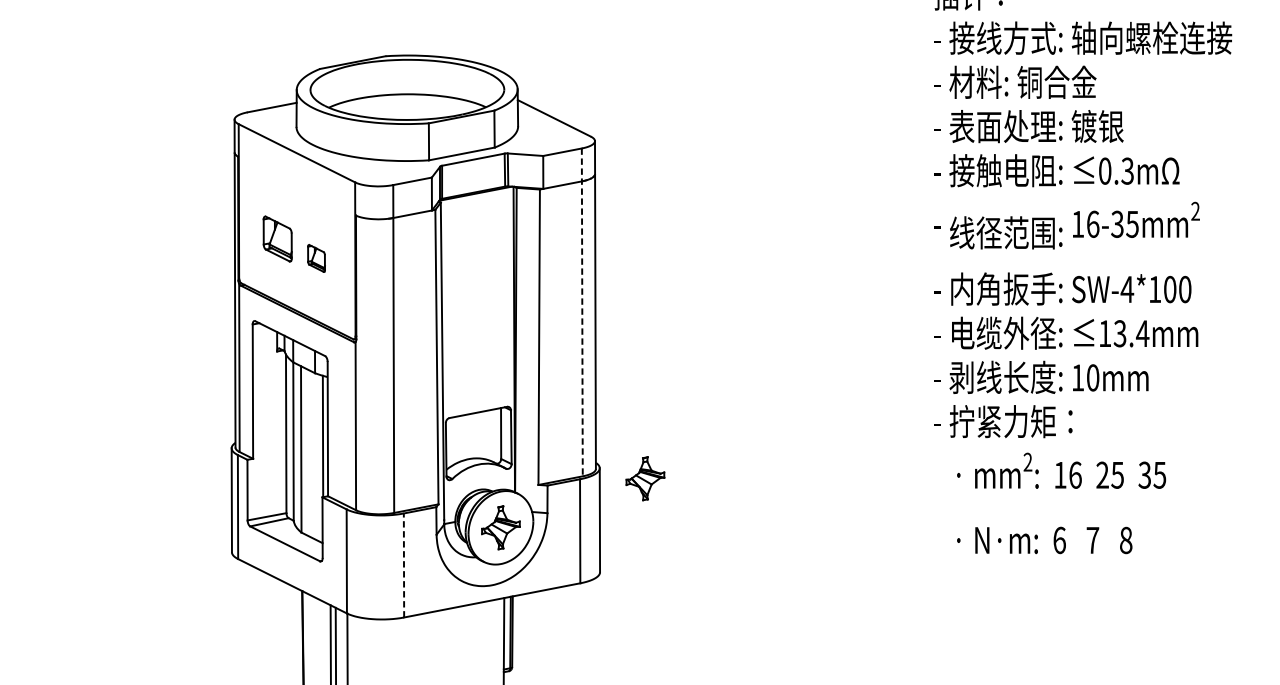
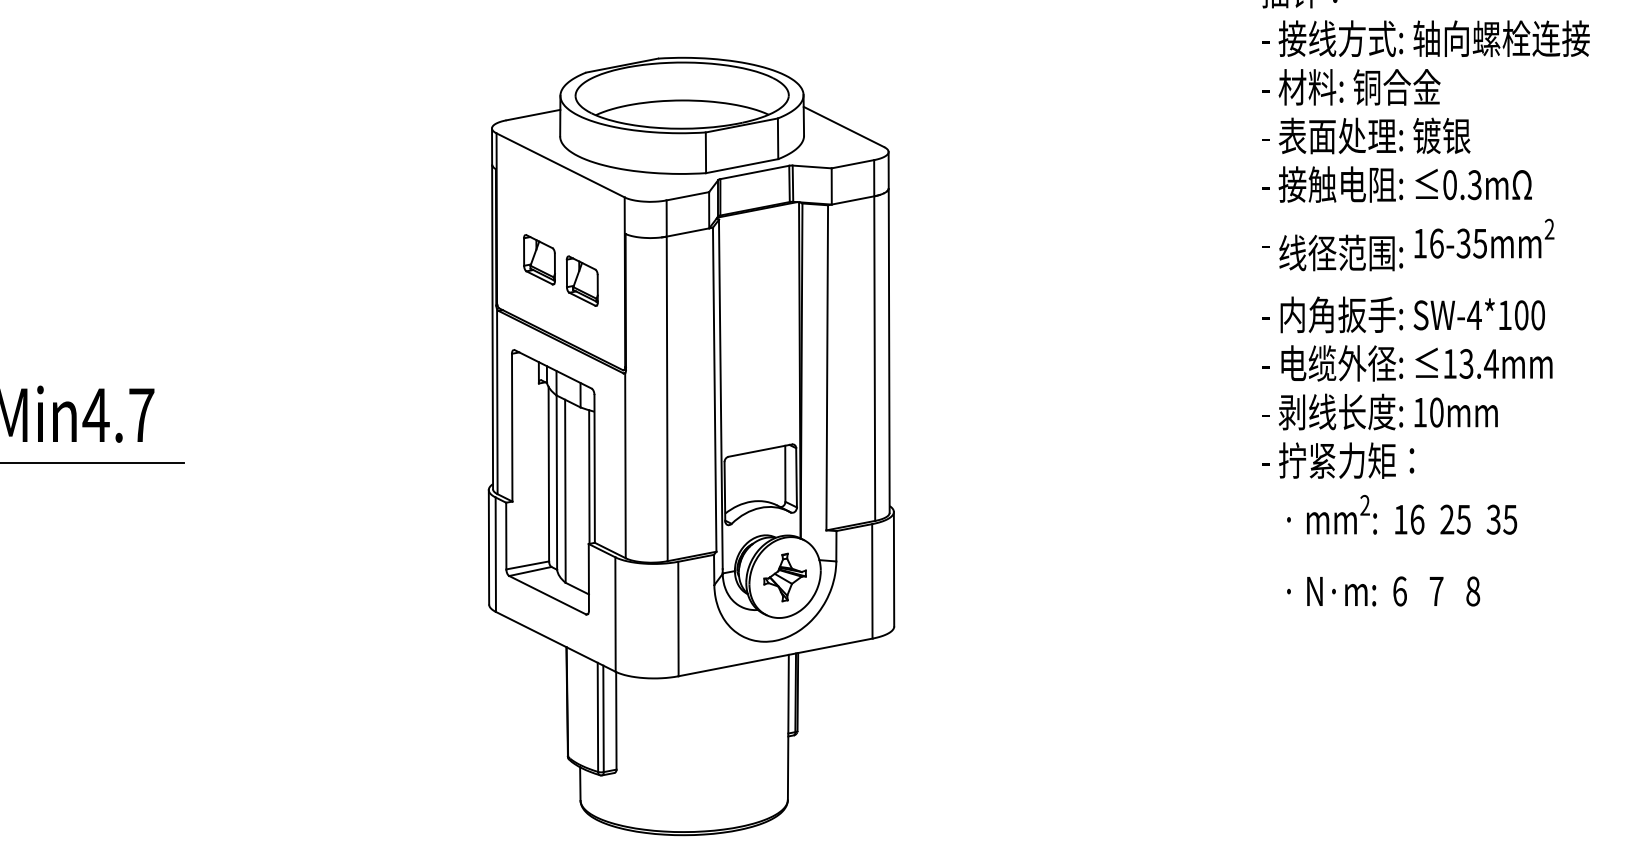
part: (315, 257) -> (581, 280), size x1.67
line: (582, 313) -> (874, 341), dashed -> solid
part: (644, 478) -> (943, 523), removed
line: (404, 565) -> (678, 618), dashed -> solid

